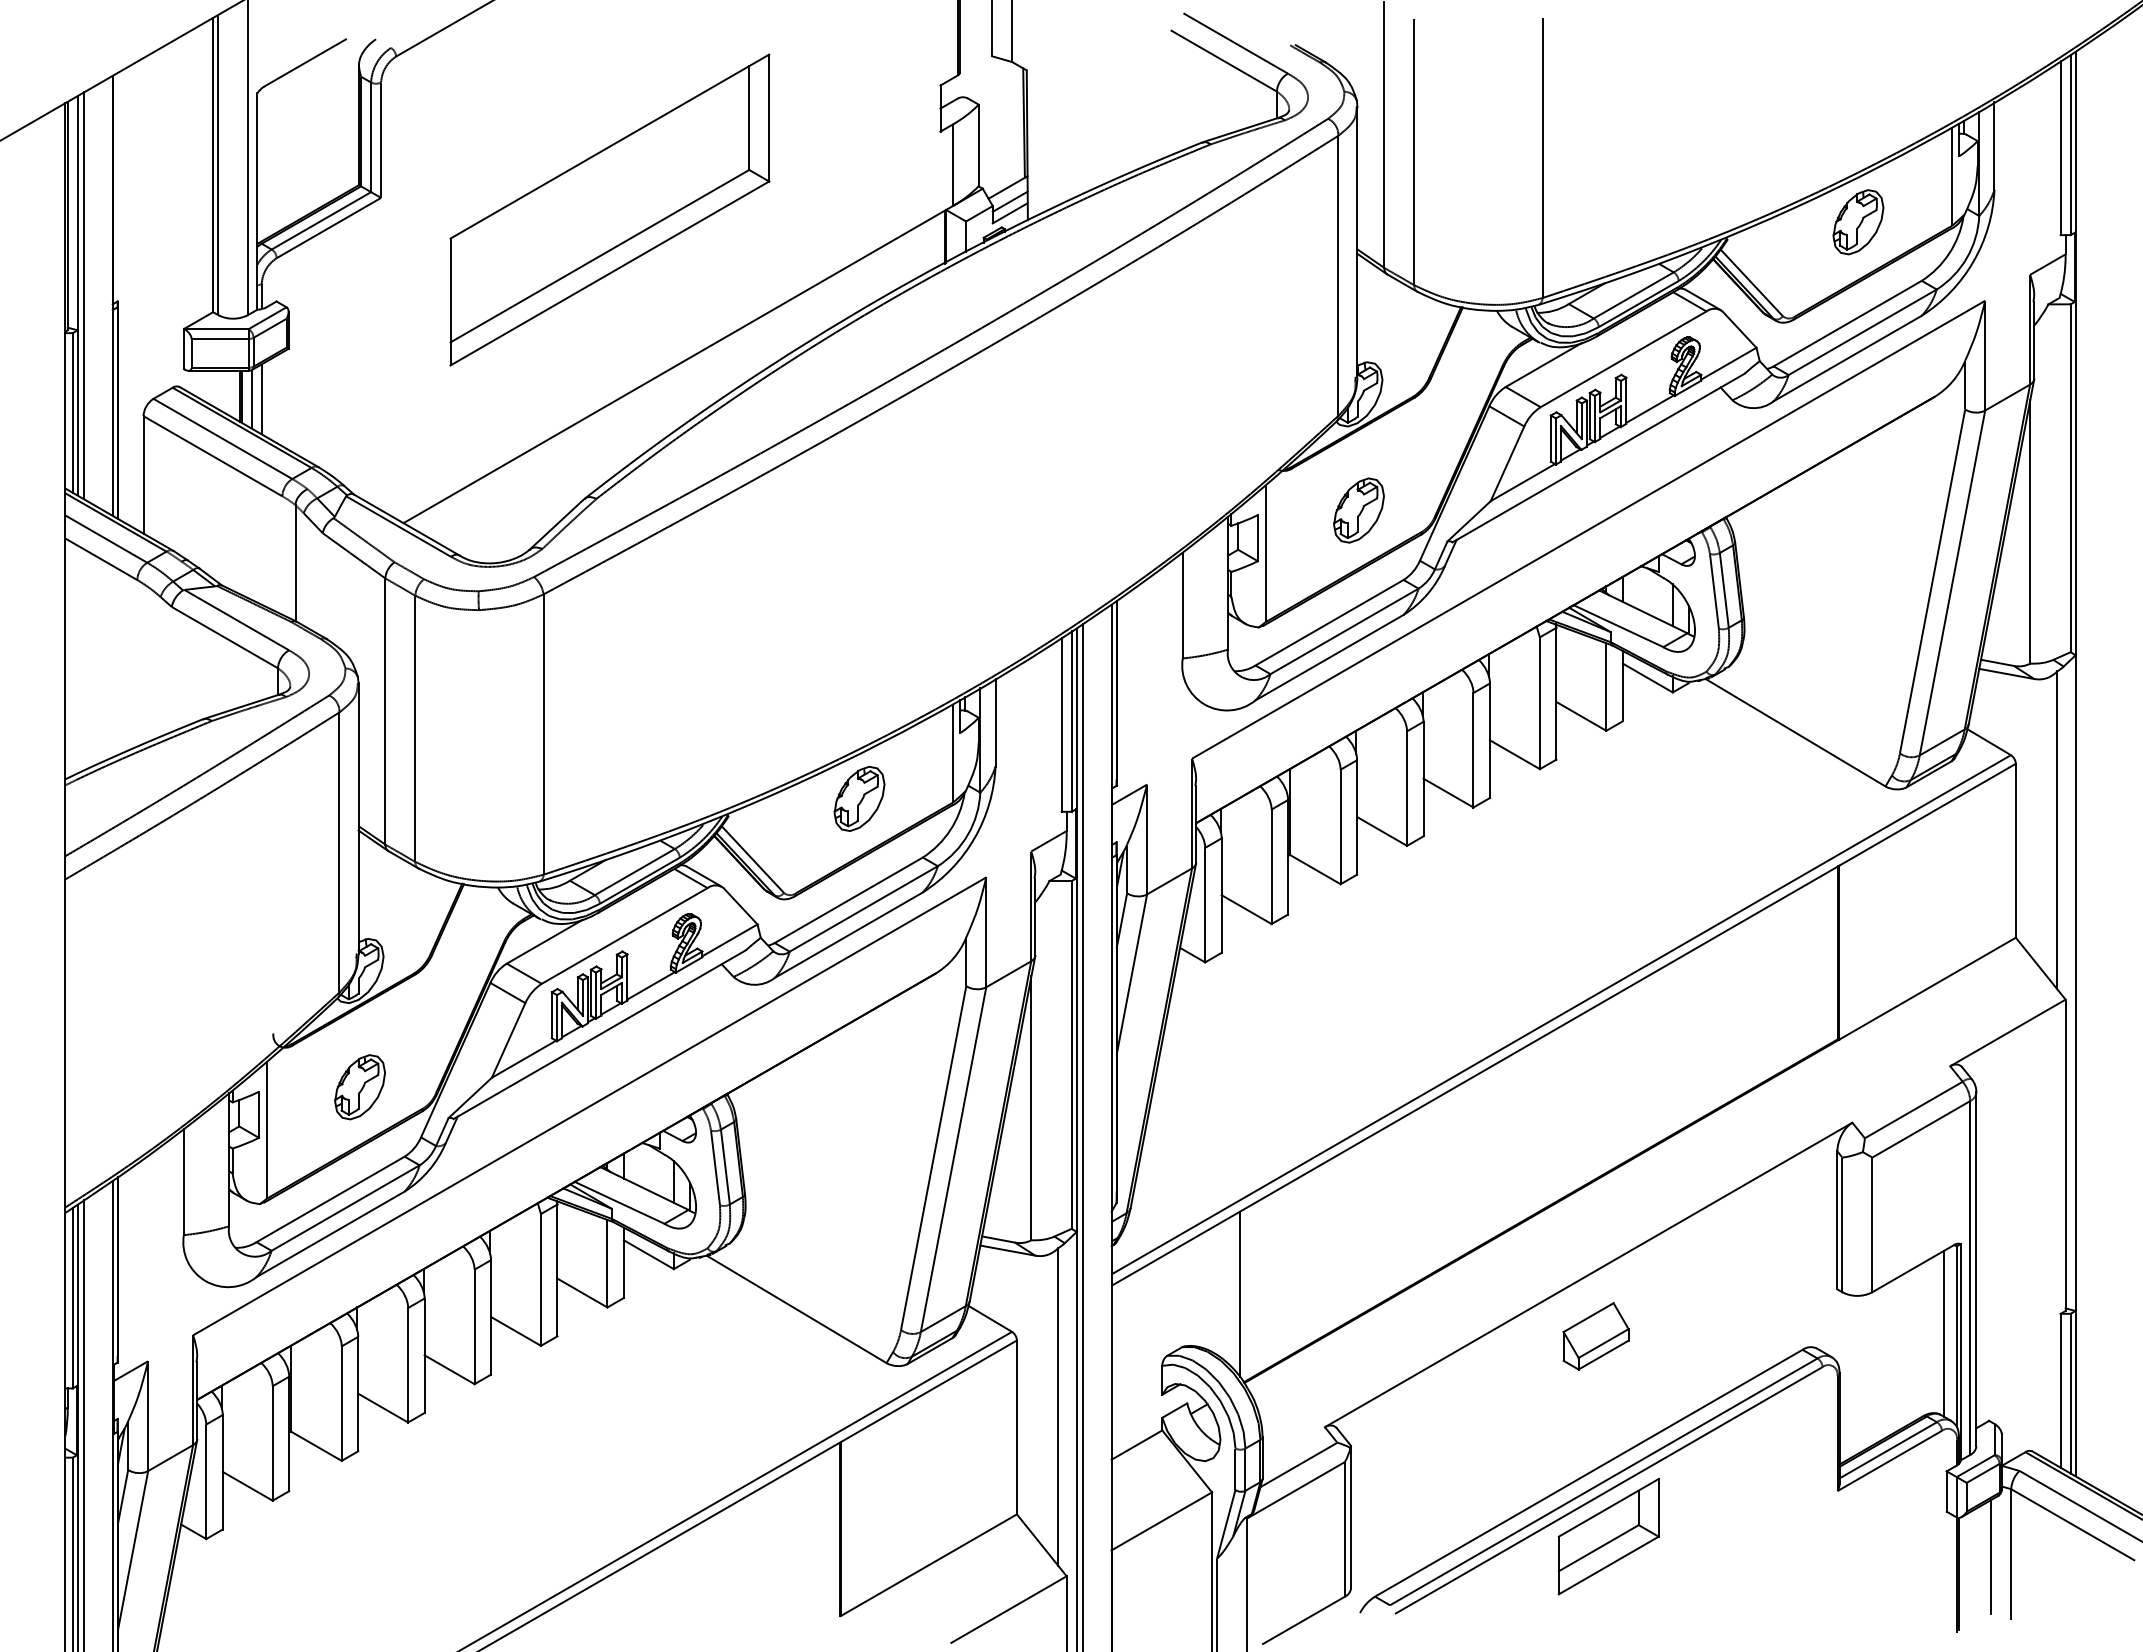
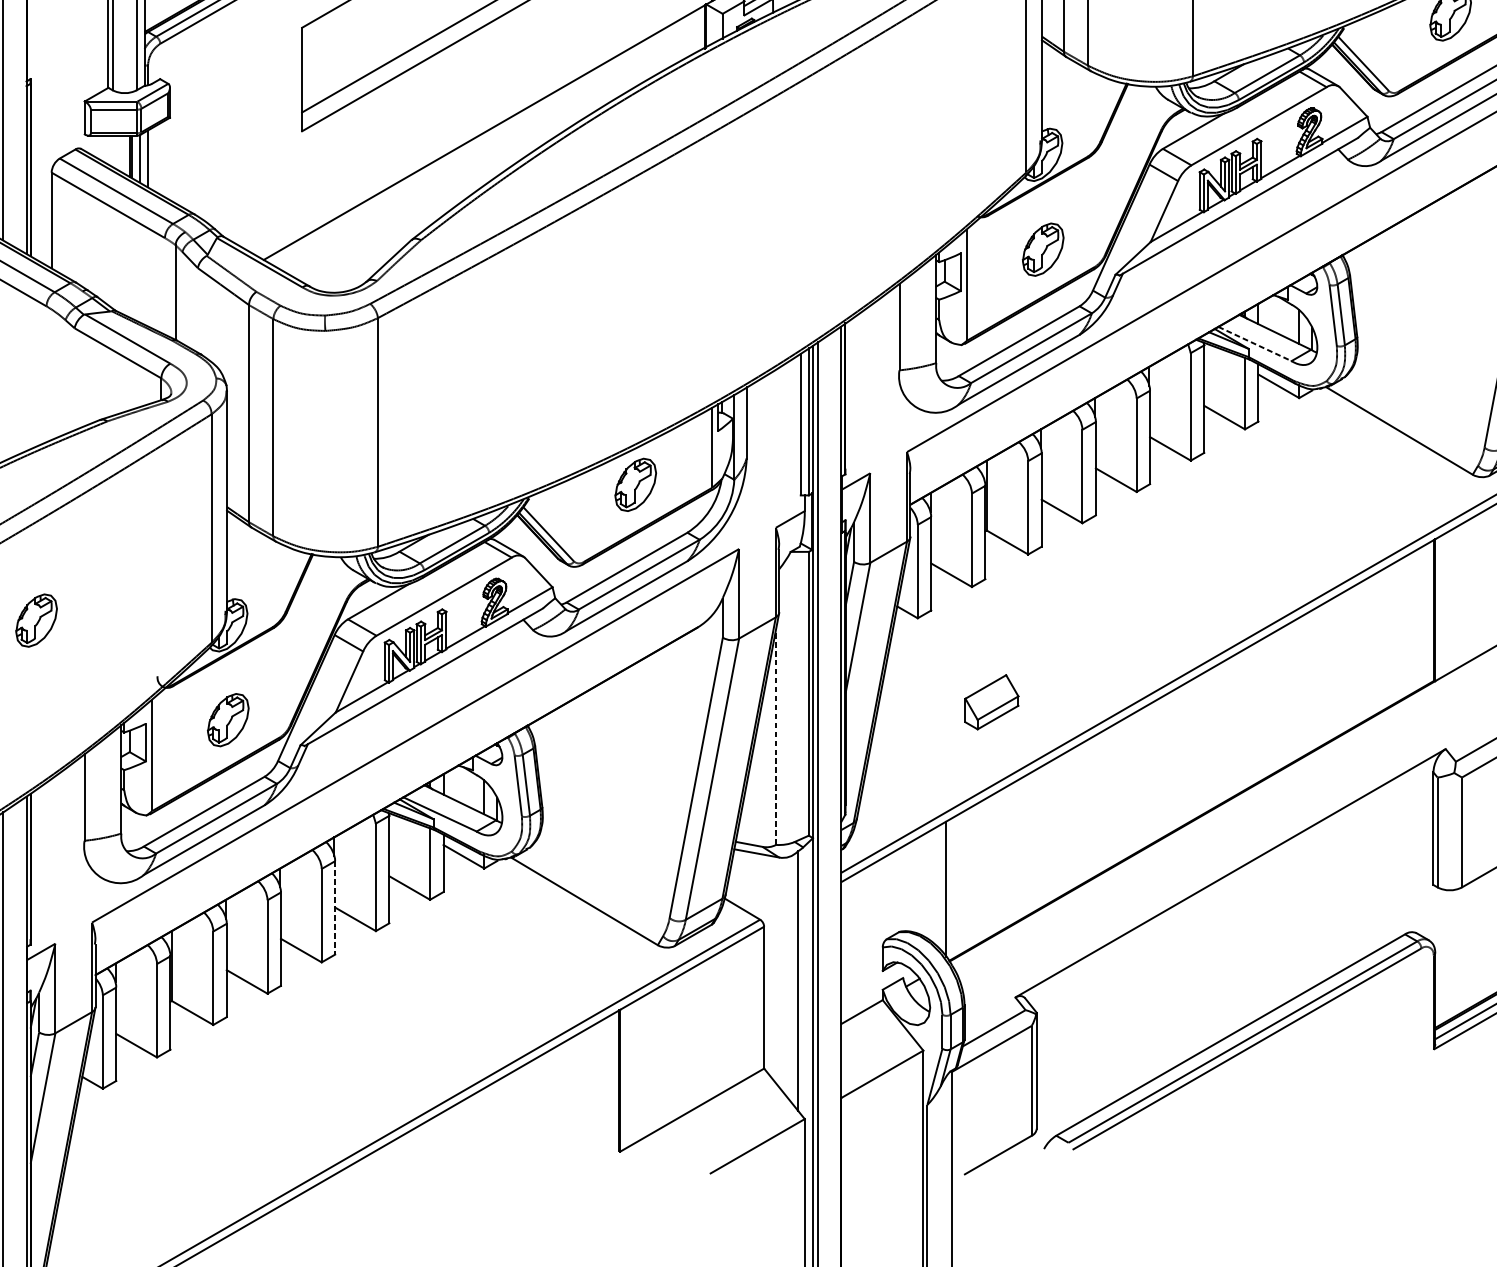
line: (1619, 626) -> (1255, 344), solid -> dashed
part: (124, 965) -> (36, 620), added
line: (1031, 1108) -> (776, 737), solid -> dashed
line: (491, 1317) -> (335, 907), solid -> dashed
part: (1595, 1336) -> (991, 702), moved
part: (1608, 1536) -> (1246, 1086), removed

